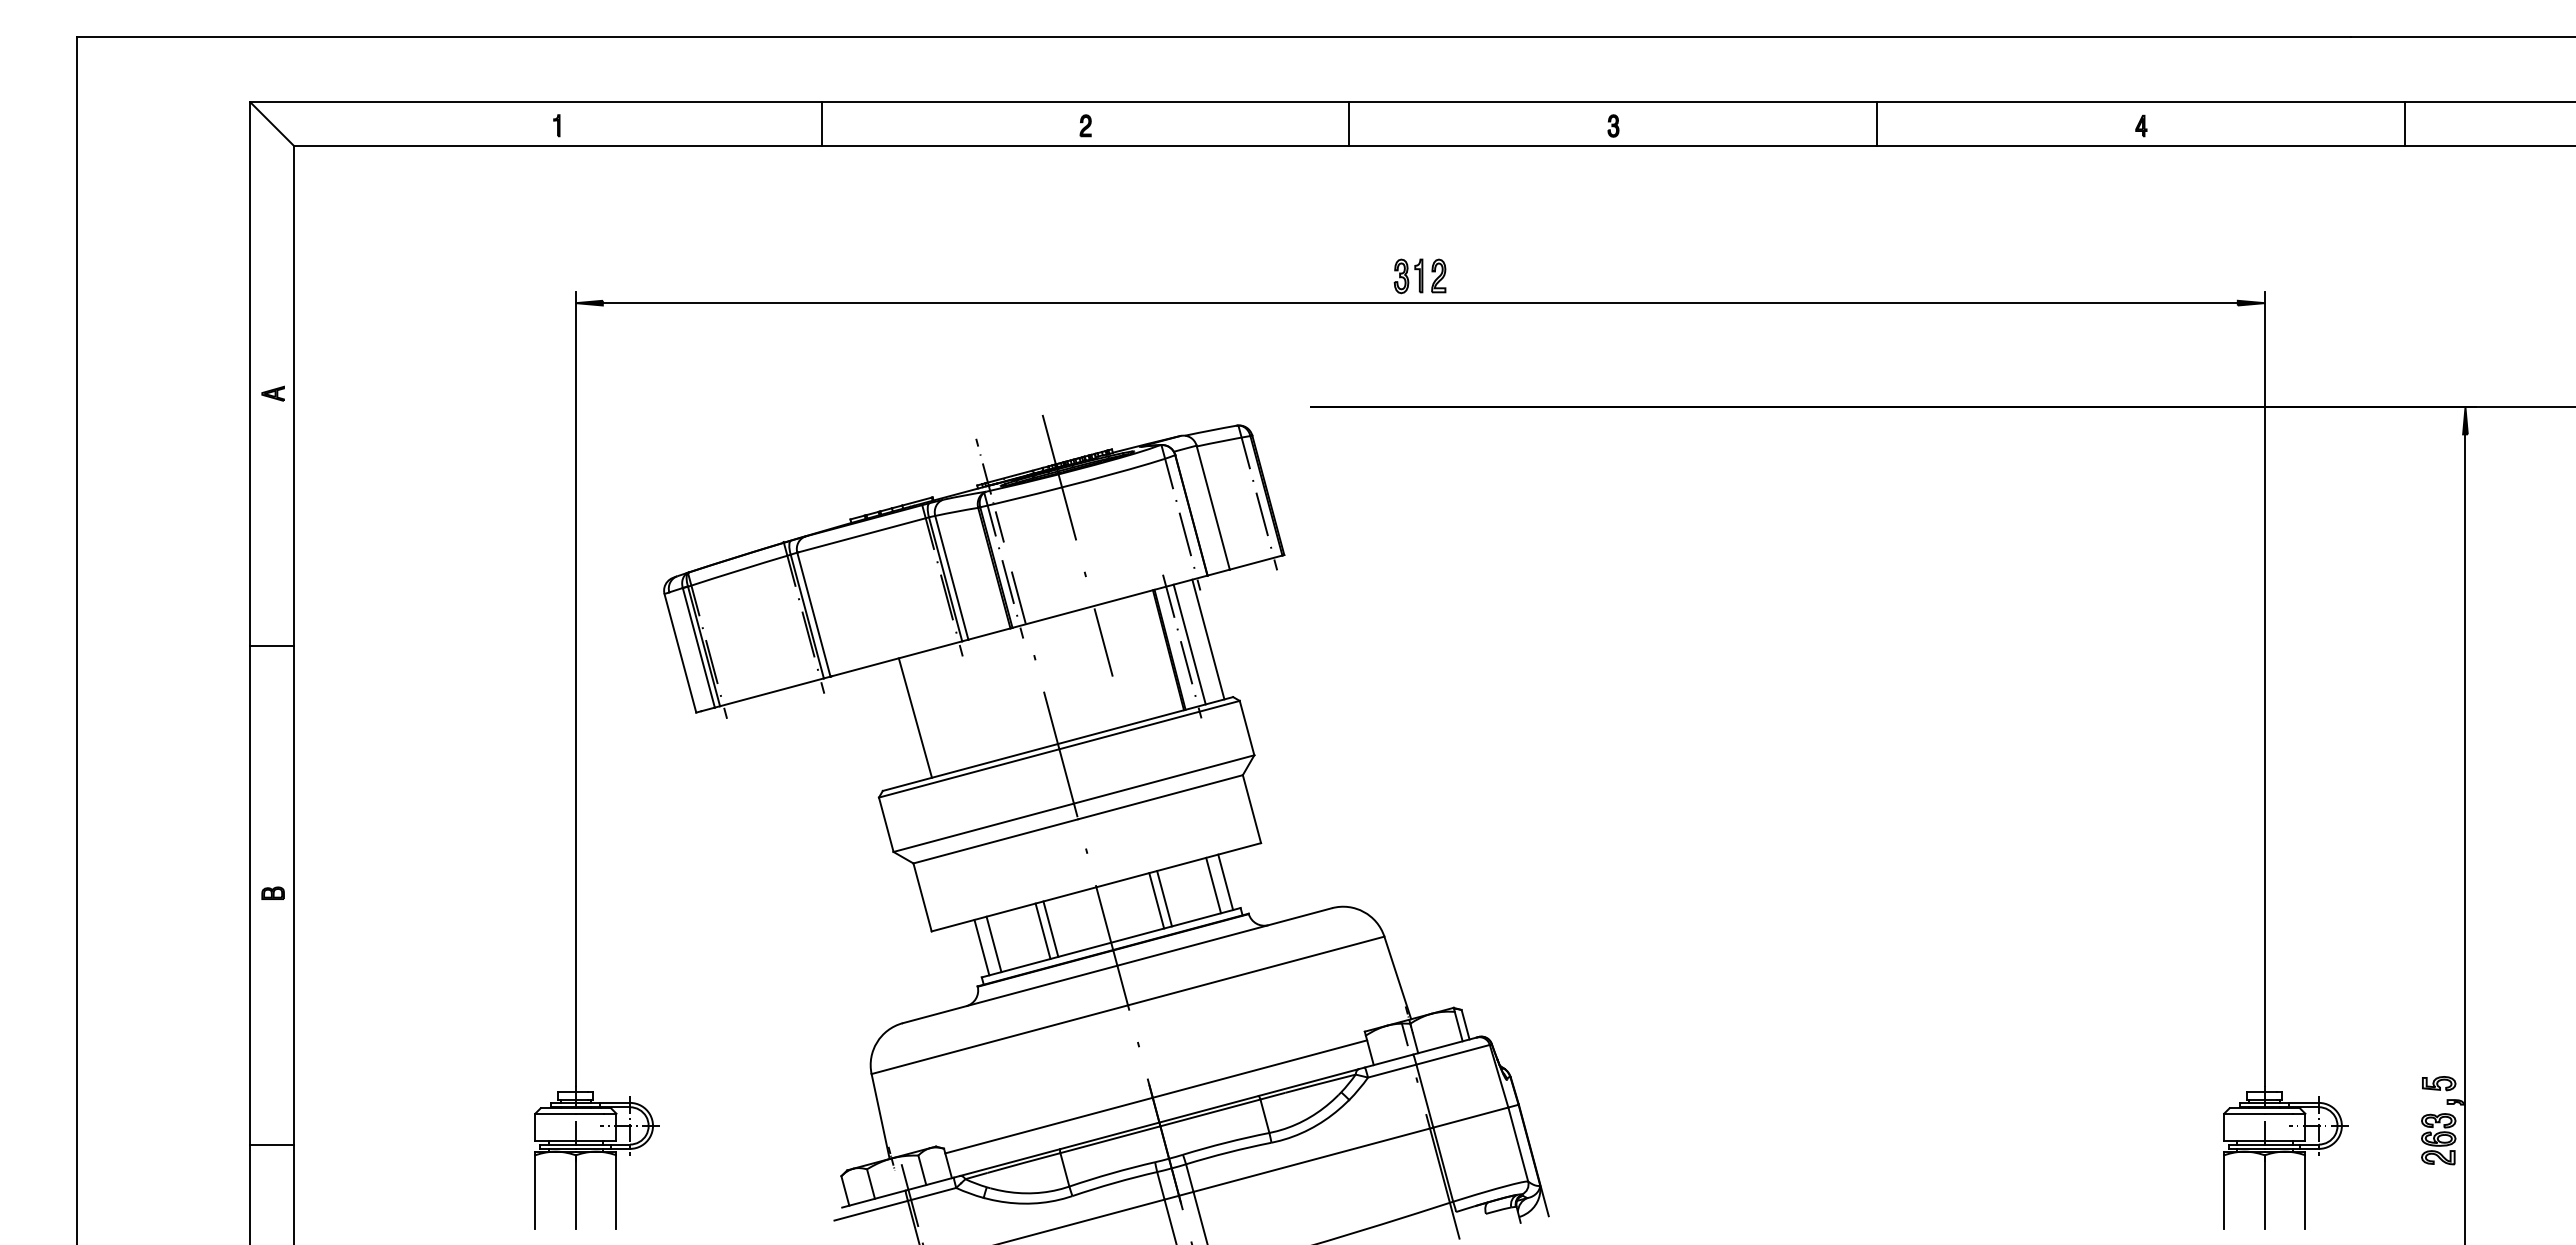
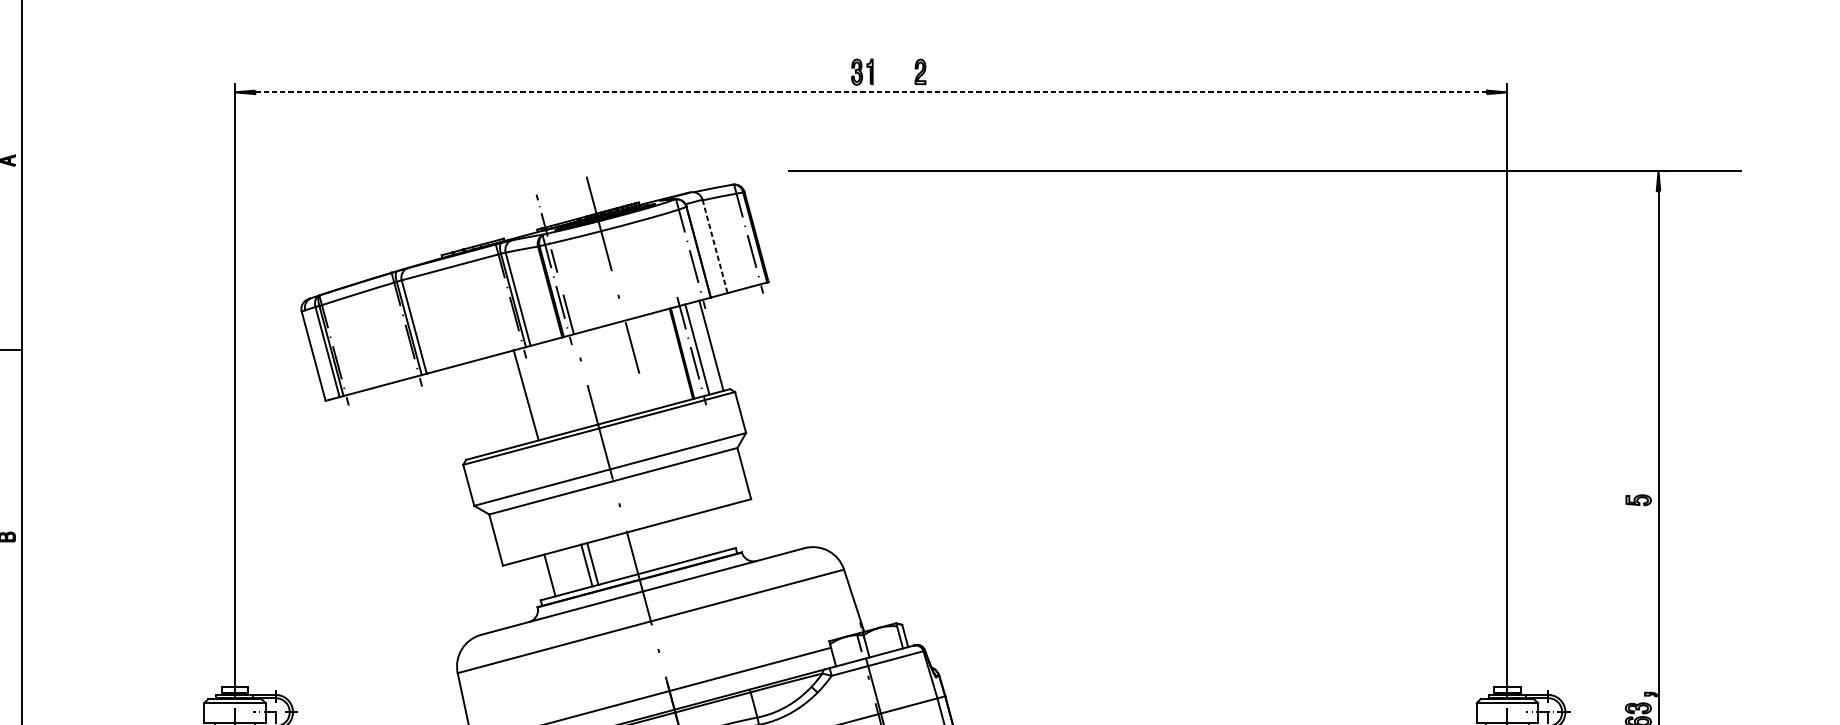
part: (1438, 275) -> (920, 71), moved
line: (1420, 303) -> (871, 92), solid -> dashed
line: (1213, 508) -> (715, 247), solid -> dashed
line: (914, 717) -> (525, 394), moved
line: (1225, 882) -> (724, 528), removed
line: (1213, 885) -> (715, 531), removed
line: (1164, 898) -> (678, 540), removed
line: (1156, 900) -> (672, 542), removed
line: (981, 947) -> (540, 577), removed
part: (2439, 1083) -> (1638, 500), moved

